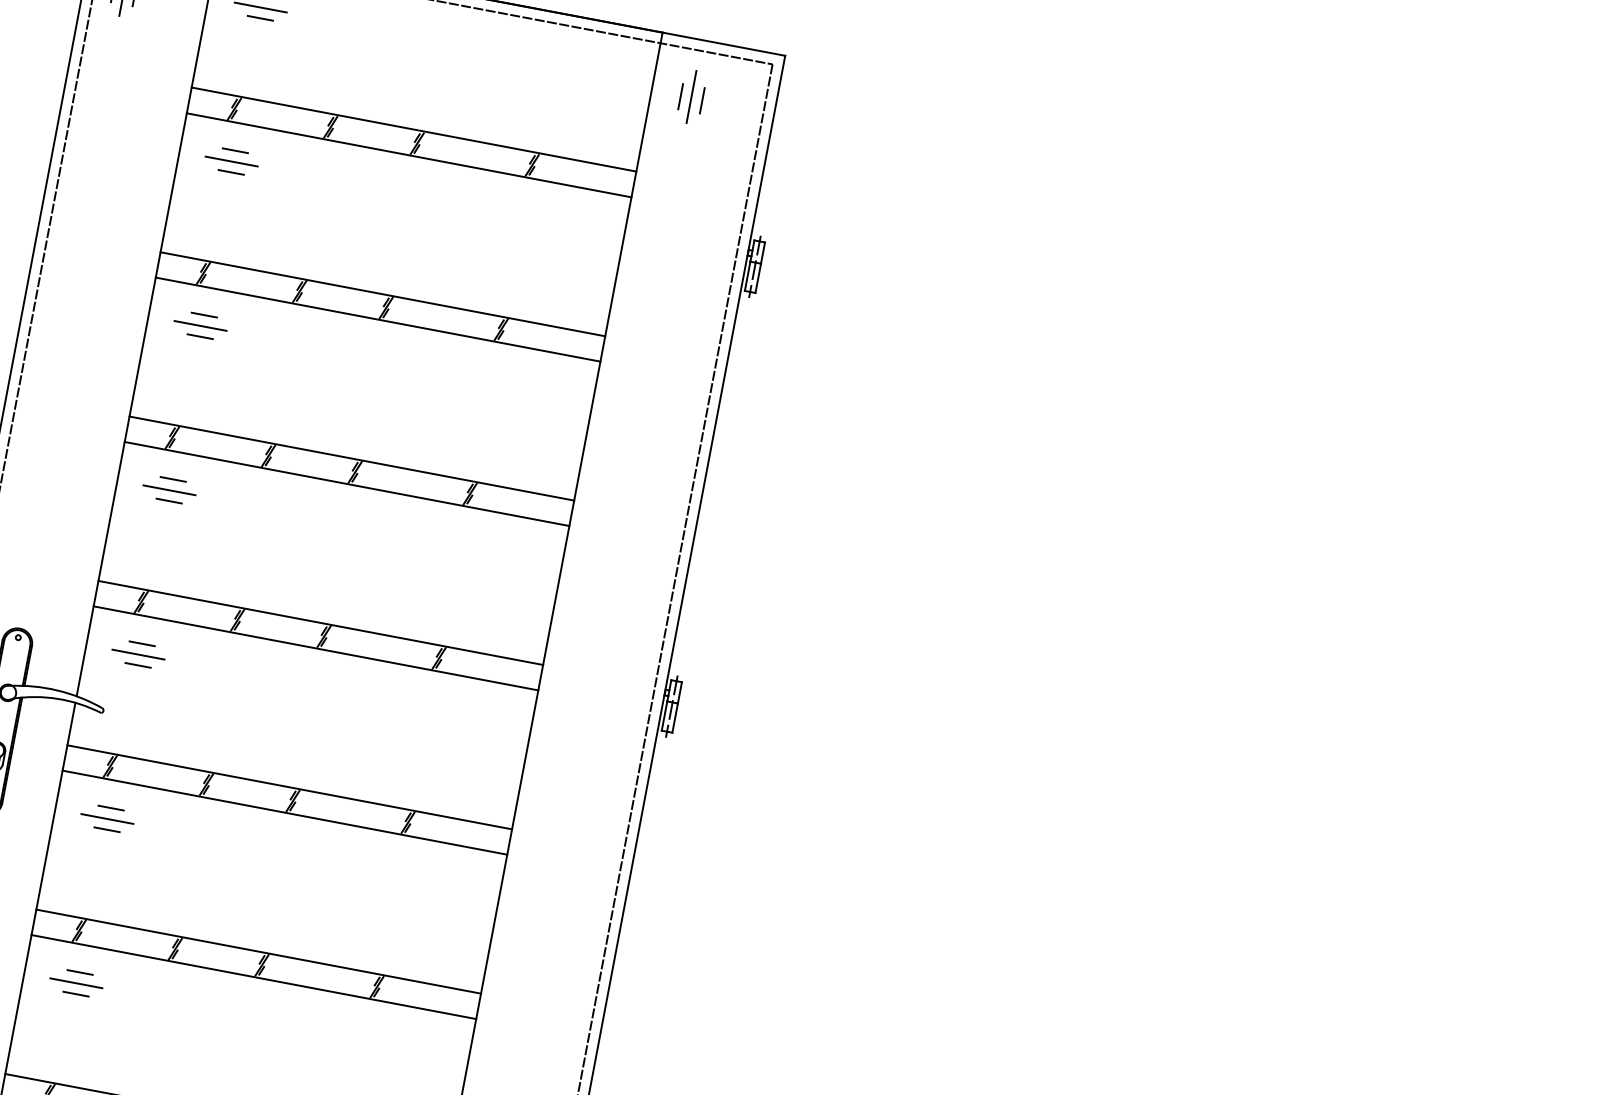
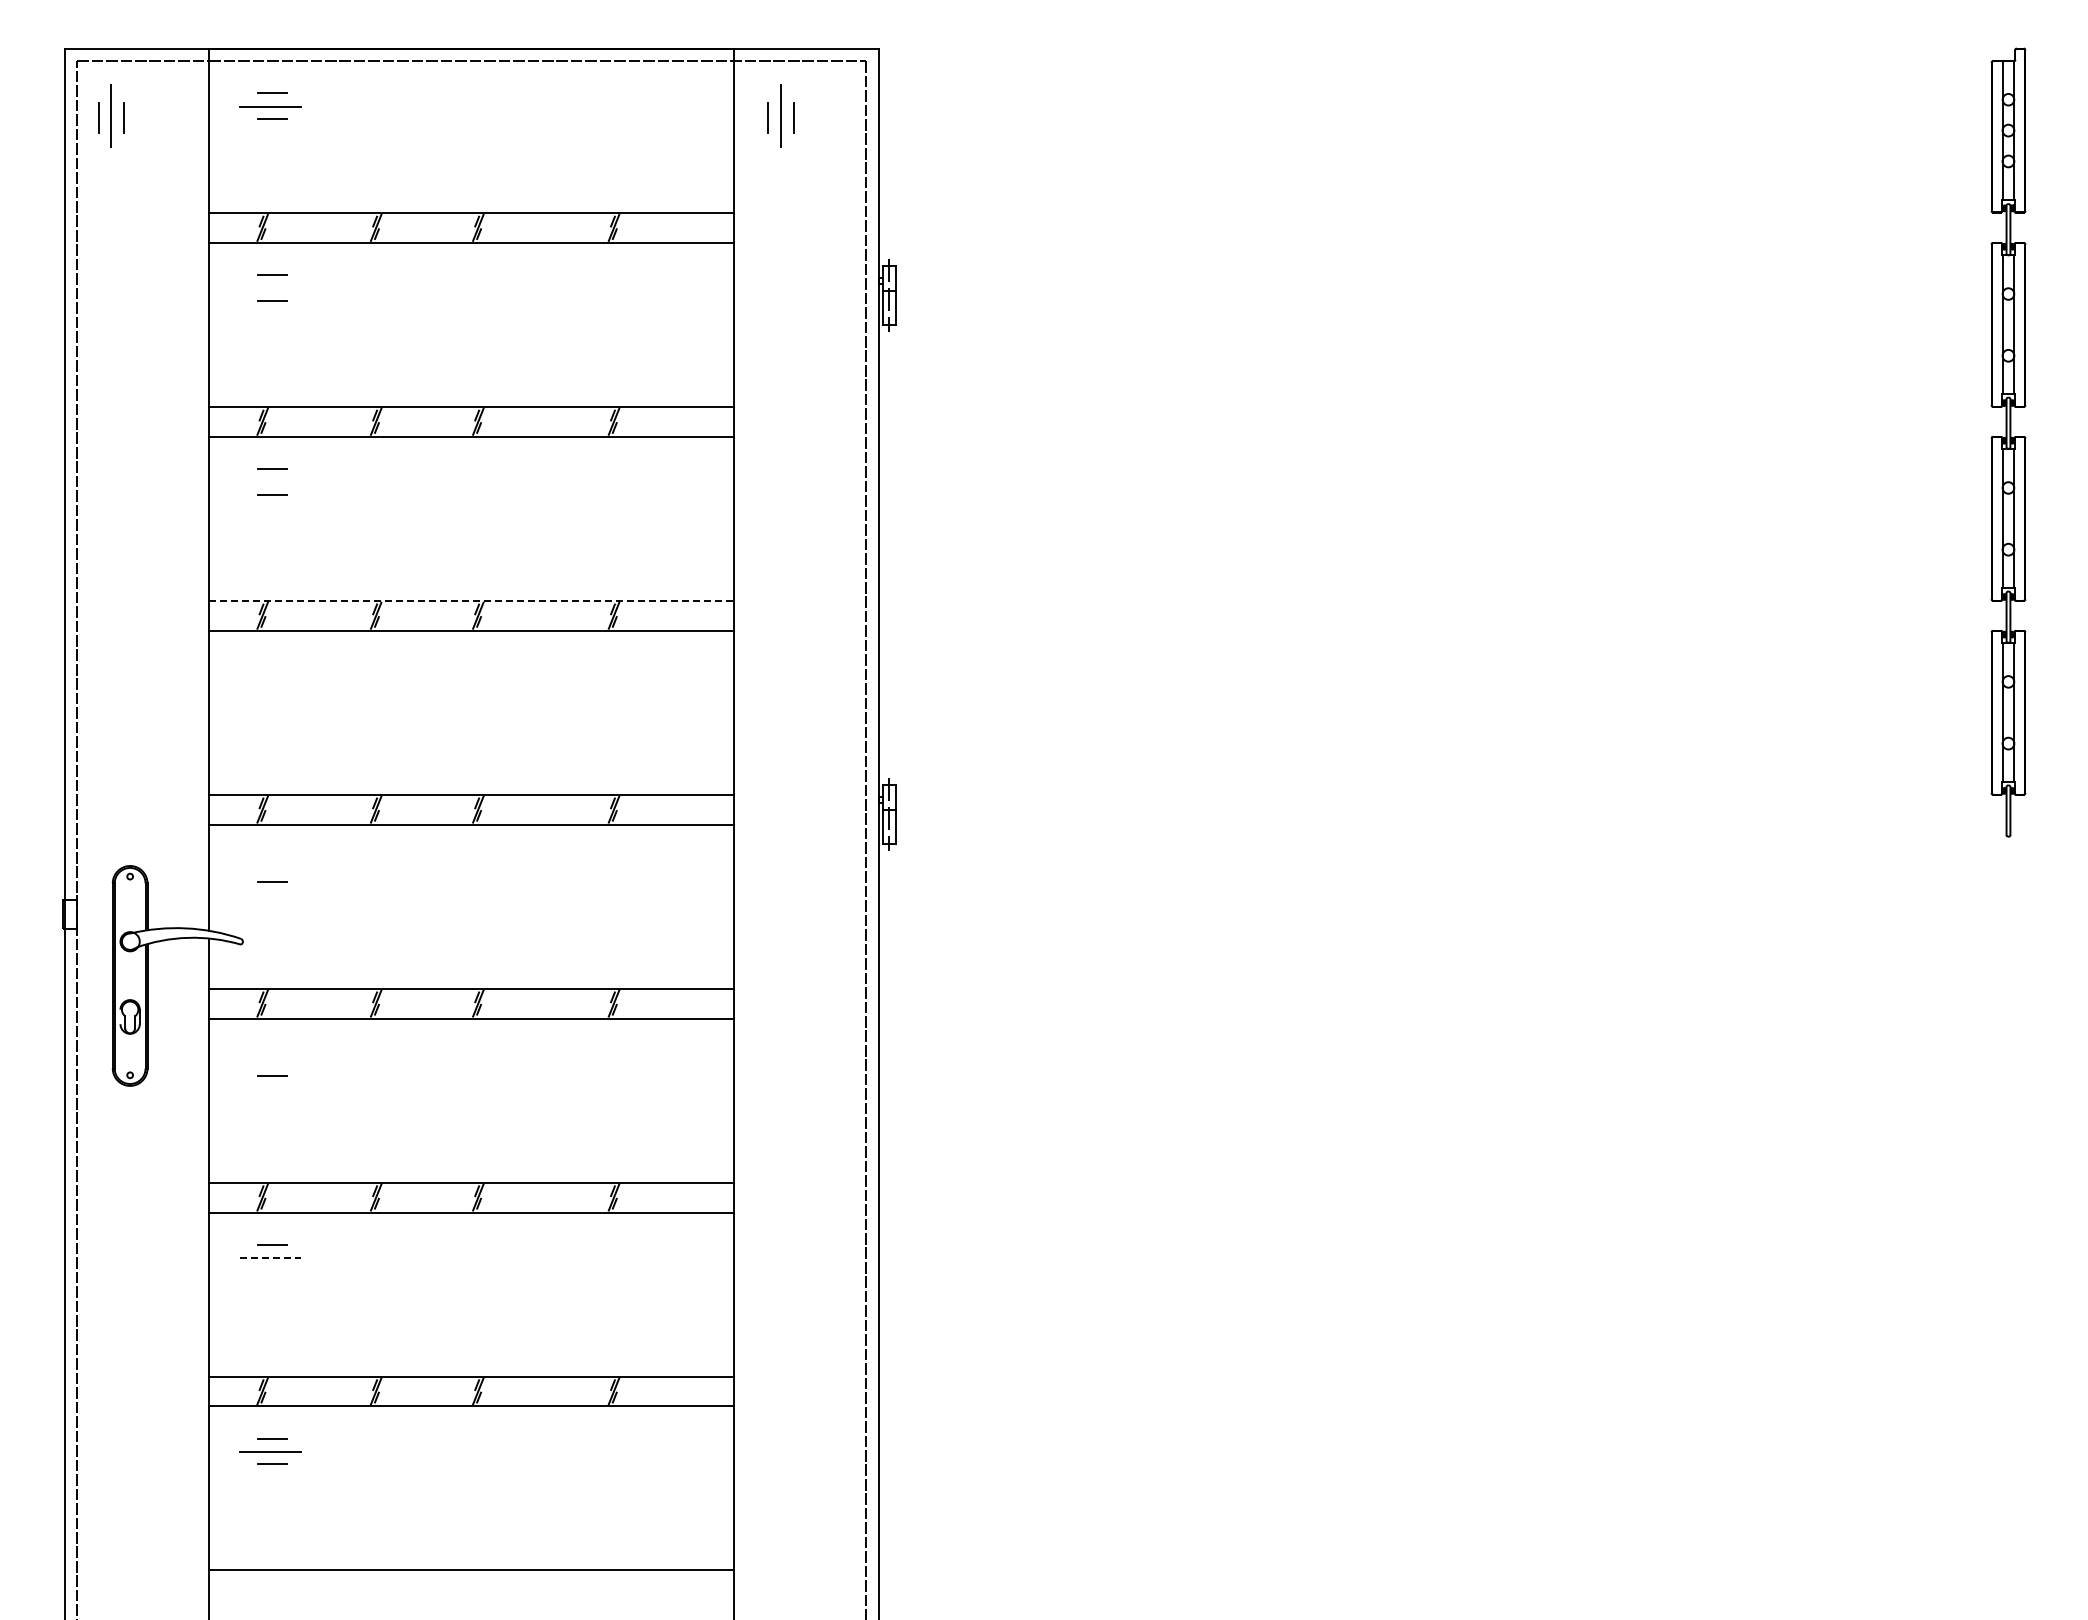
line: (231, 161) -> (270, 288), removed
line: (200, 326) -> (270, 482), removed
line: (352, 458) -> (472, 600), solid -> dashed
line: (173, 479) -> (272, 662), removed
line: (169, 490) -> (270, 676), removed
line: (169, 501) -> (272, 688), removed
line: (142, 643) -> (272, 856), removed
line: (138, 654) -> (270, 870), removed
line: (111, 807) -> (272, 1050), removed
line: (107, 819) -> (270, 1064), removed
line: (76, 982) -> (270, 1257), solid -> dashed
line: (75, 994) -> (272, 1270), removed

